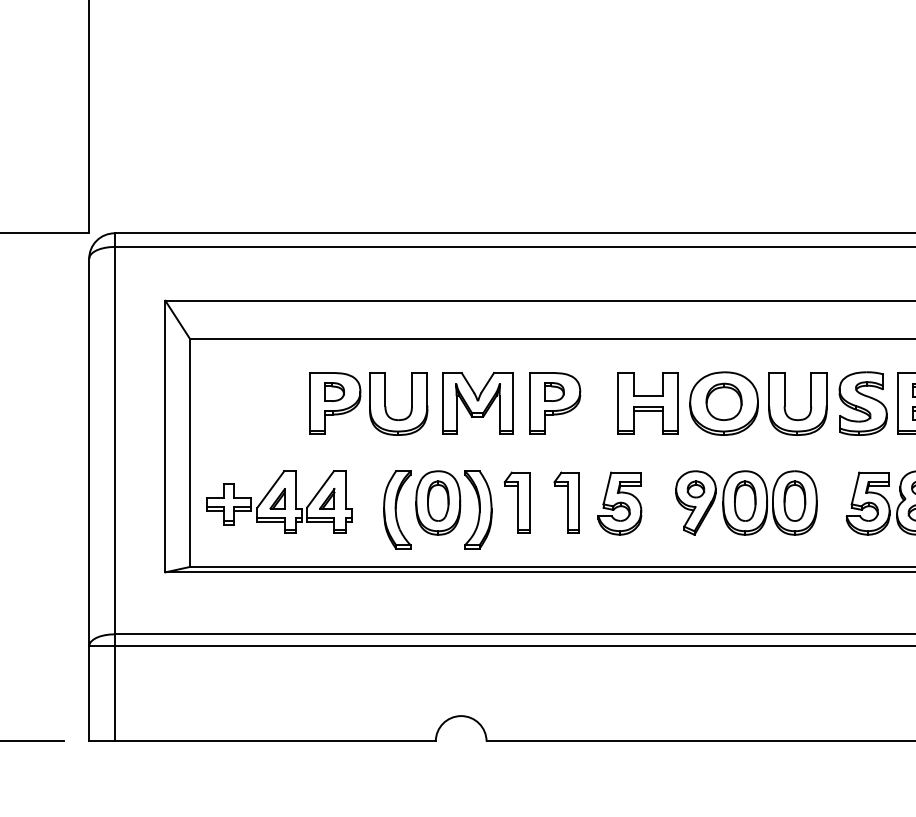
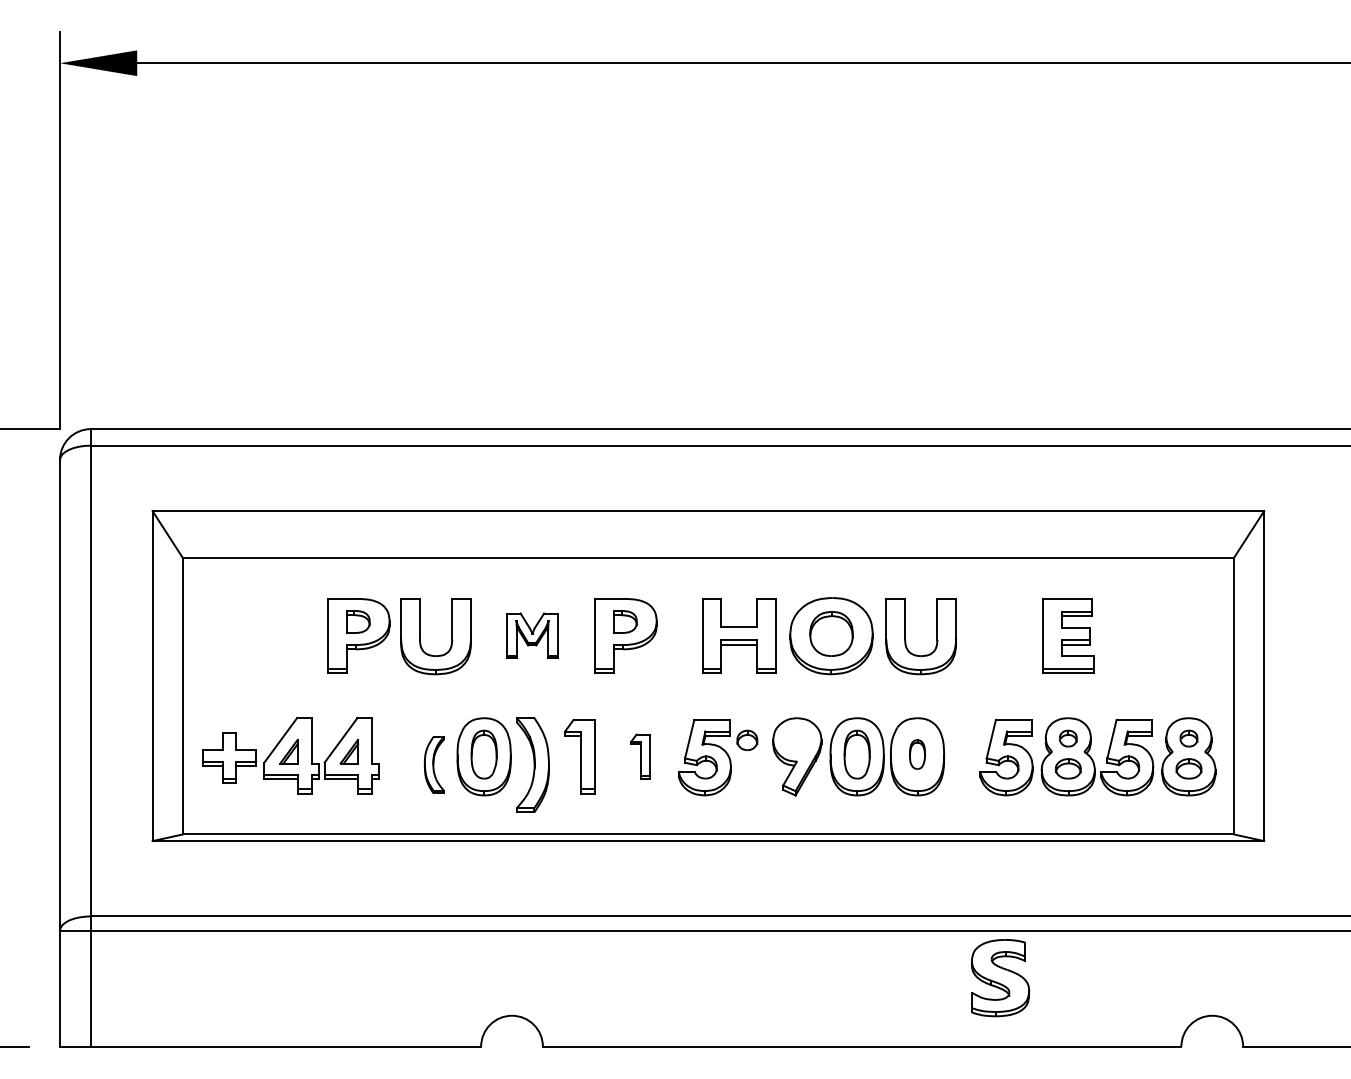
part: (478, 403) -> (532, 635), size x0.6
part: (863, 403) -> (1000, 978), moved
part: (696, 489) -> (747, 740), moved
part: (794, 501) -> (917, 754), size x0.6
part: (566, 502) -> (640, 756), size x0.6
part: (397, 509) -> (434, 764), size x0.6

